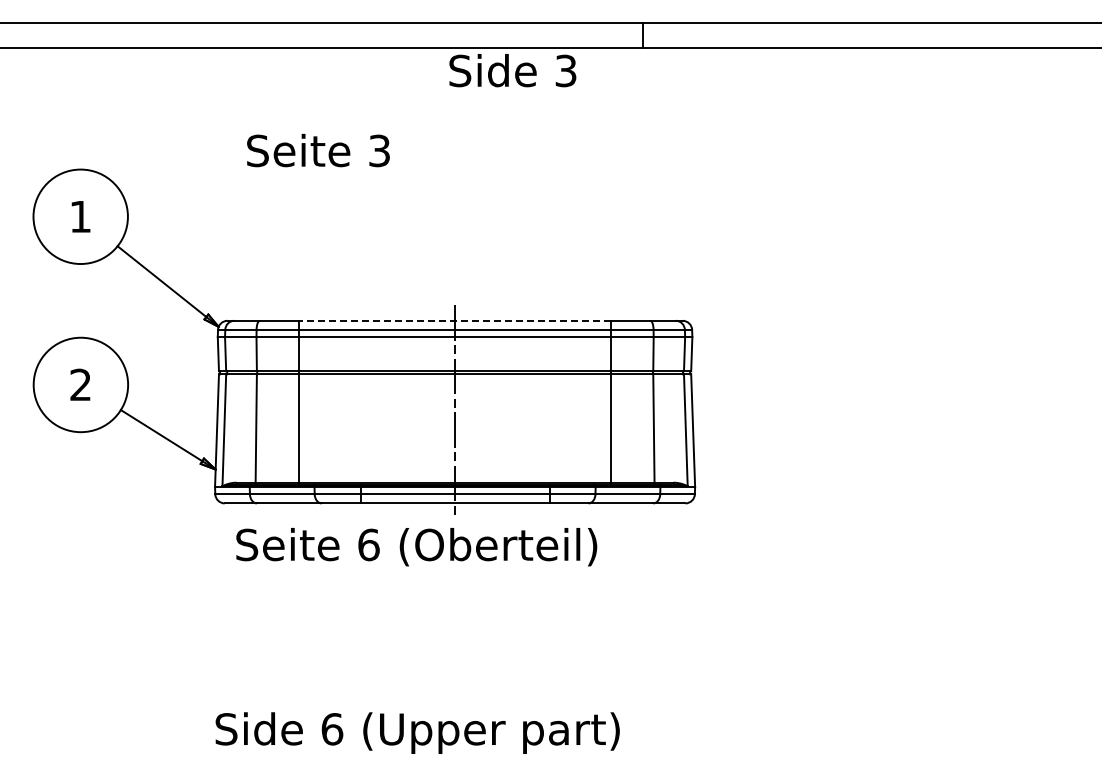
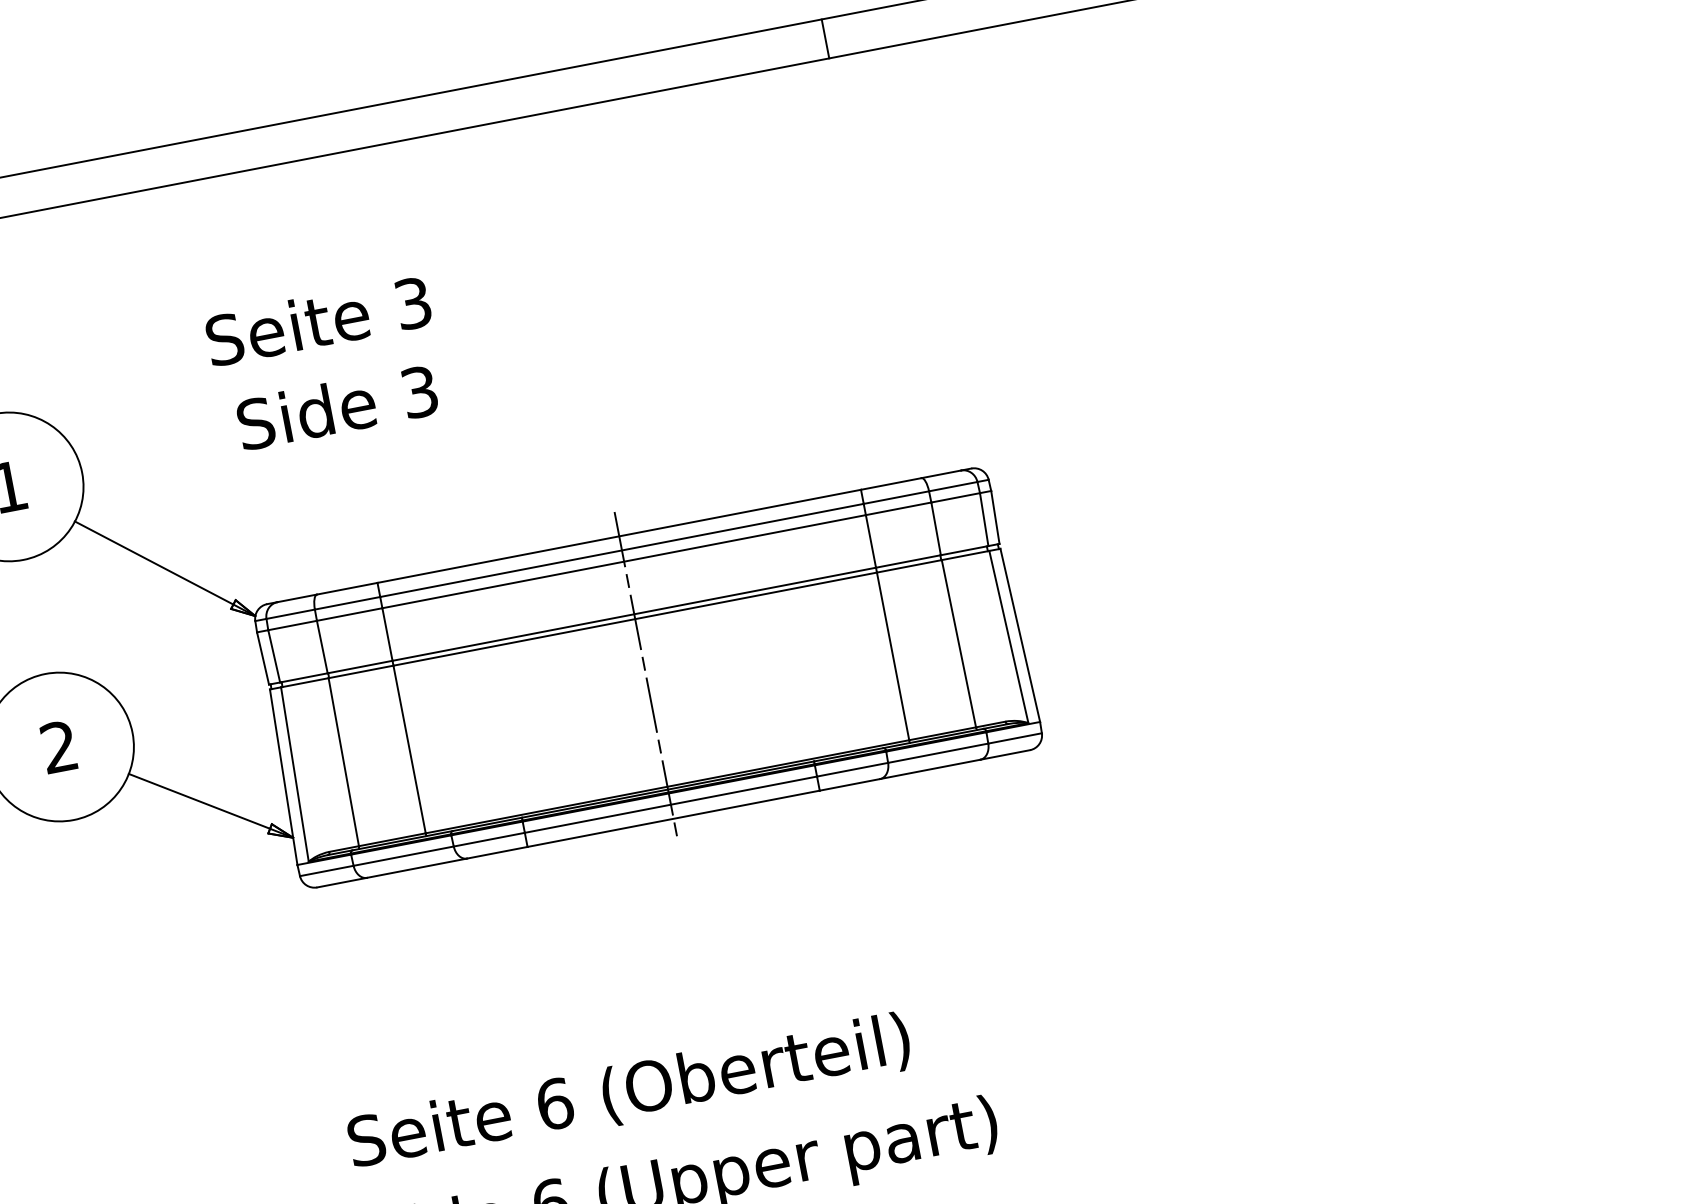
text: (512, 70) -> (336, 407), moved
text: (318, 150) -> (318, 320), moved
line: (454, 320) -> (618, 536), dashed -> solid
text: (416, 547) -> (629, 1093), moved

